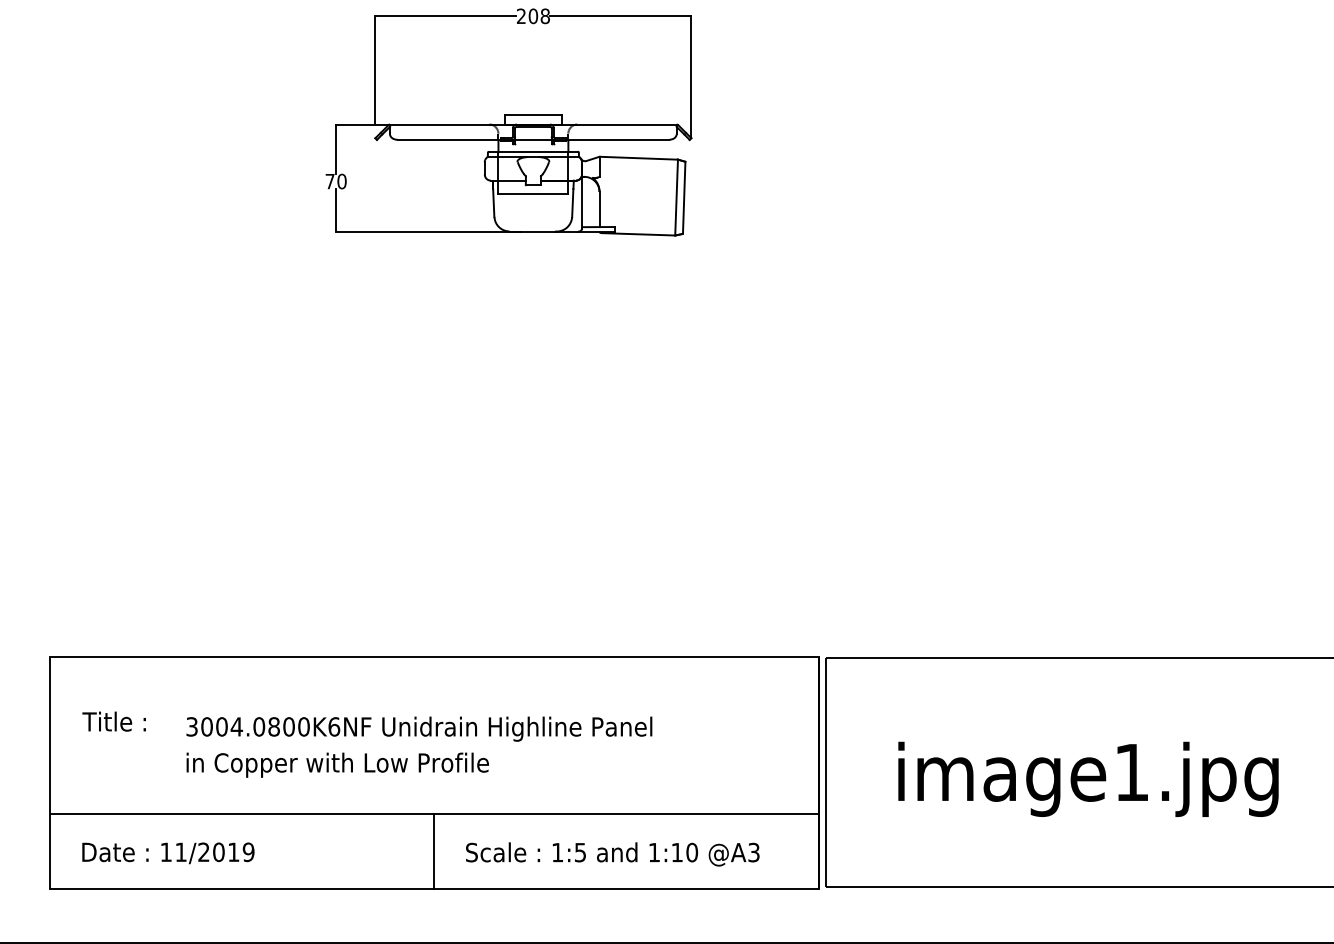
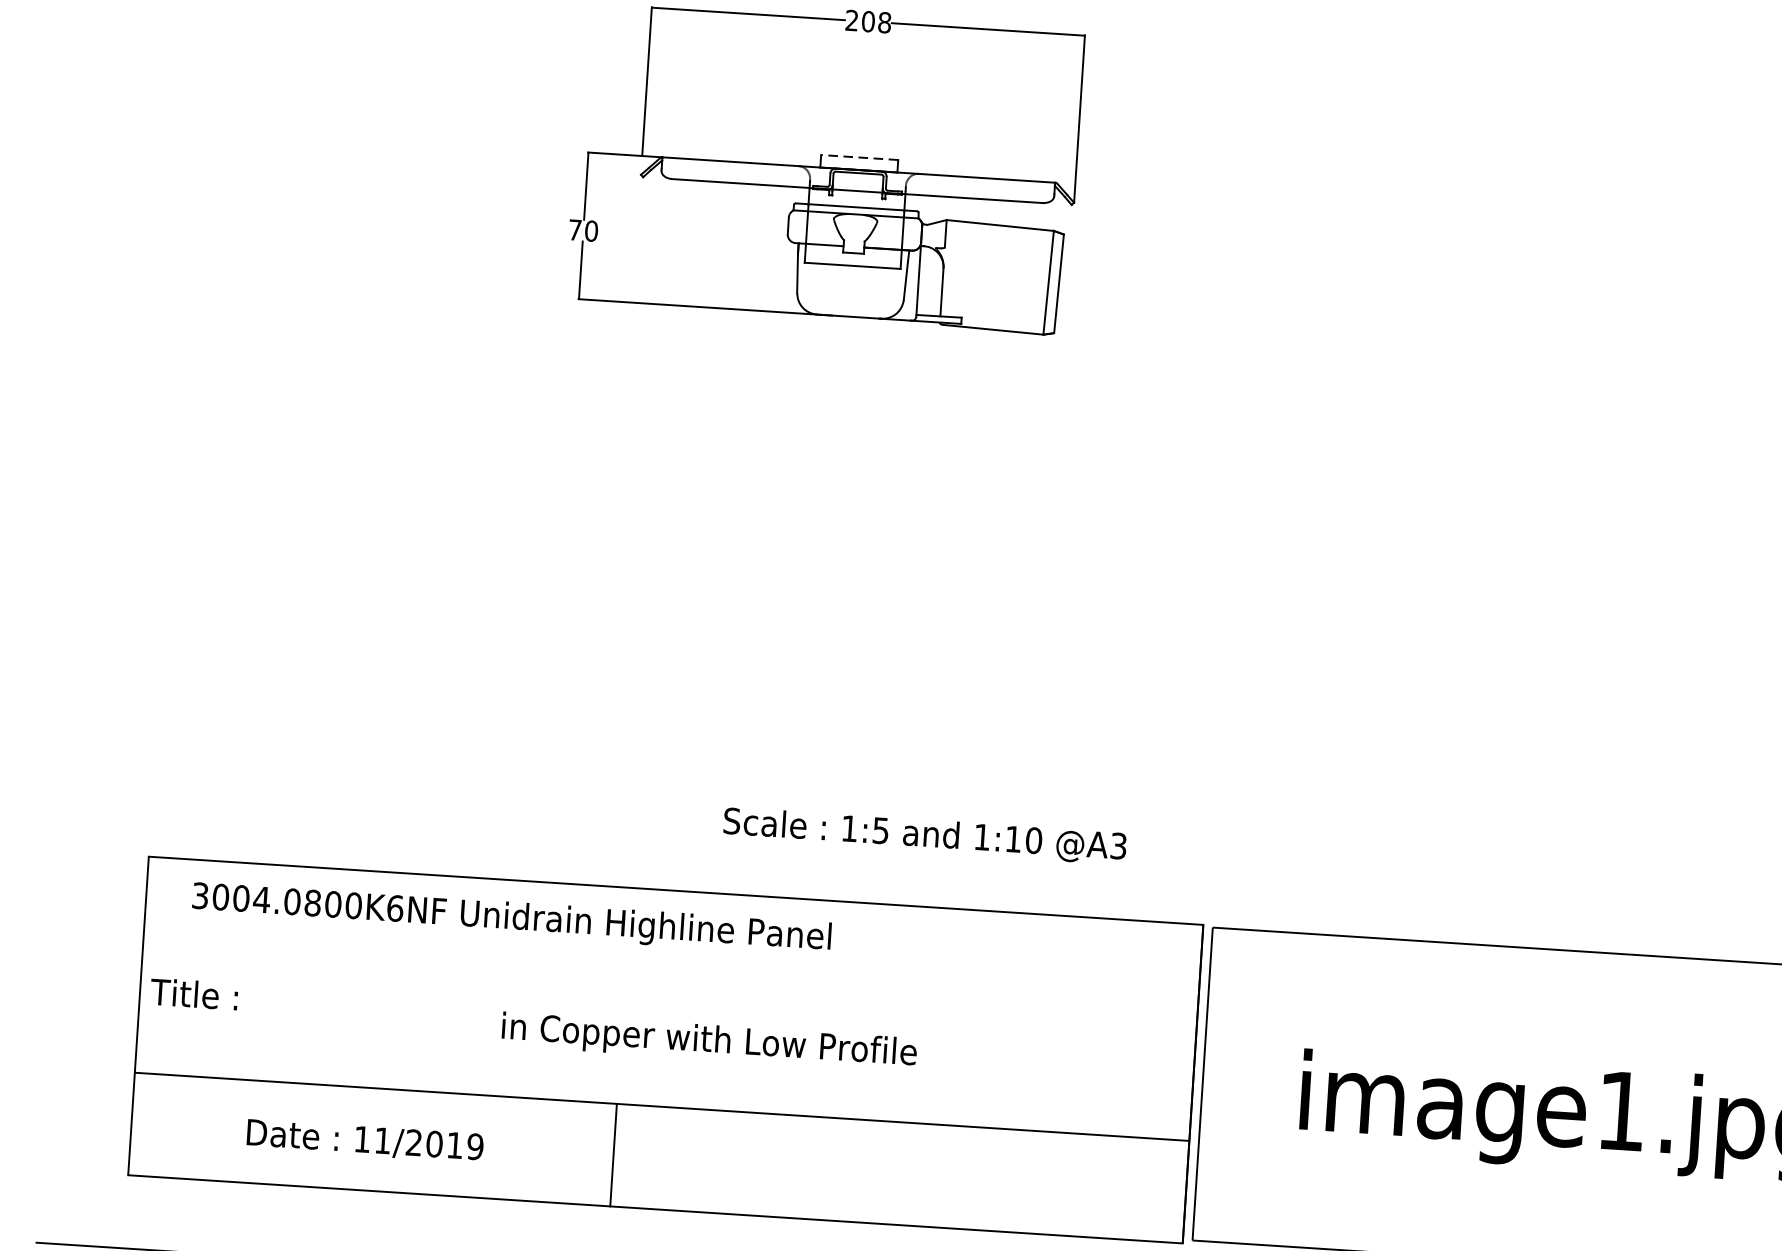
line: (532, 115) -> (858, 157), solid -> dashed
text: (113, 721) -> (193, 993), moved
text: (419, 728) -> (511, 918), moved
text: (337, 764) -> (709, 1041), moved
line: (434, 851) -> (613, 1154), moved
text: (168, 853) -> (365, 1141), moved
text: (612, 854) -> (924, 836), moved

